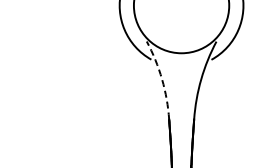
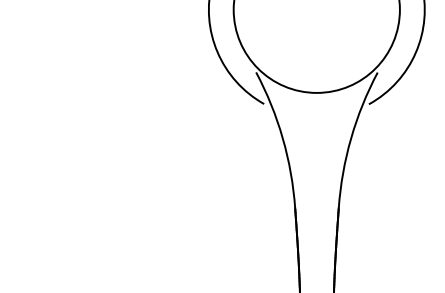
arc: (162, 79) -> (283, 138), dashed -> solid

